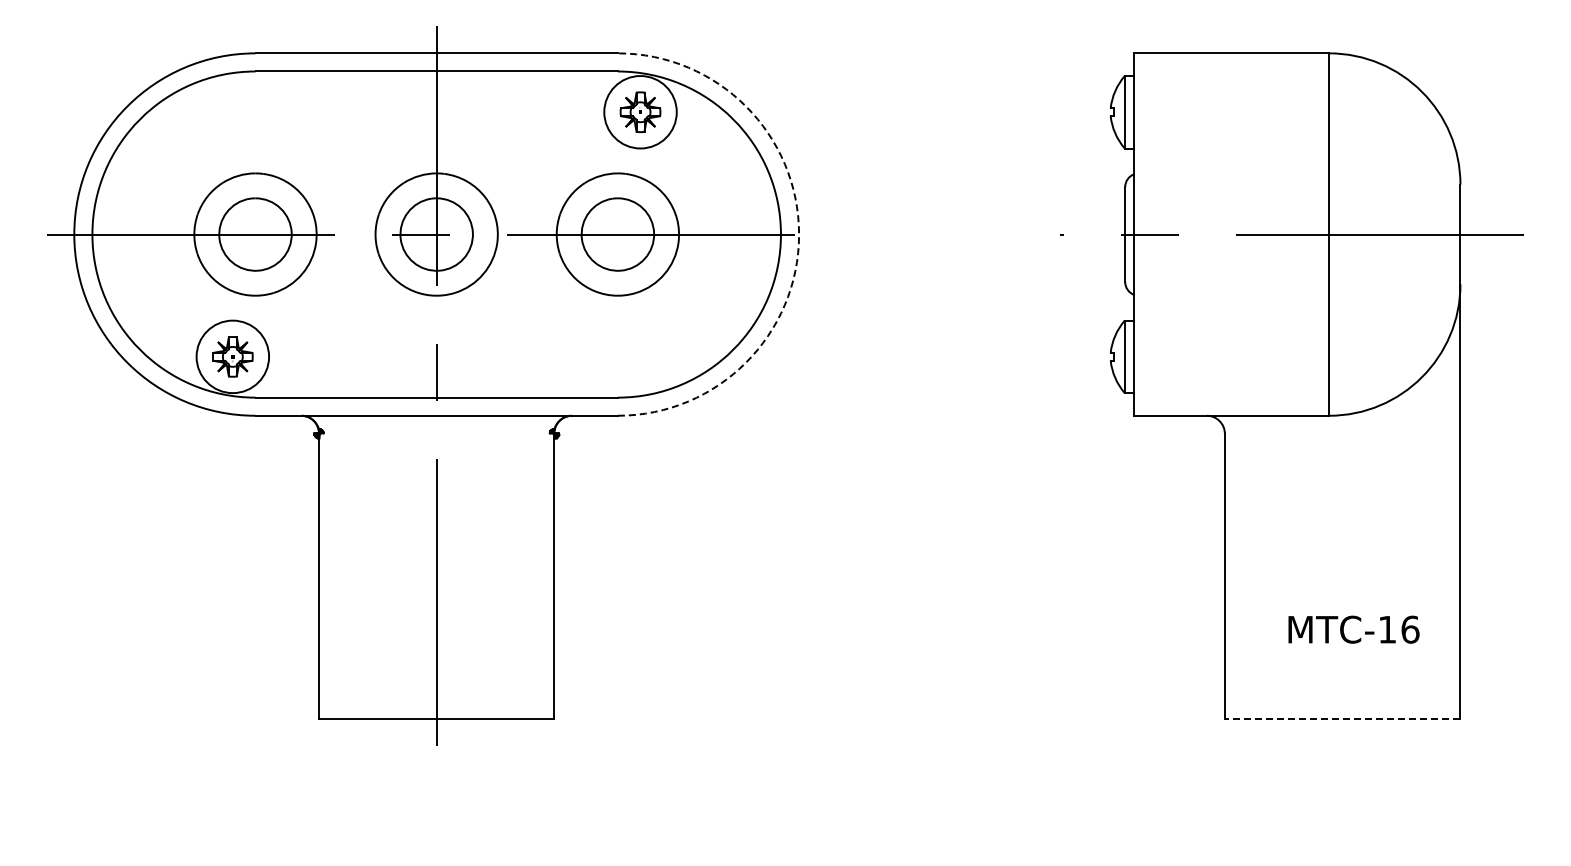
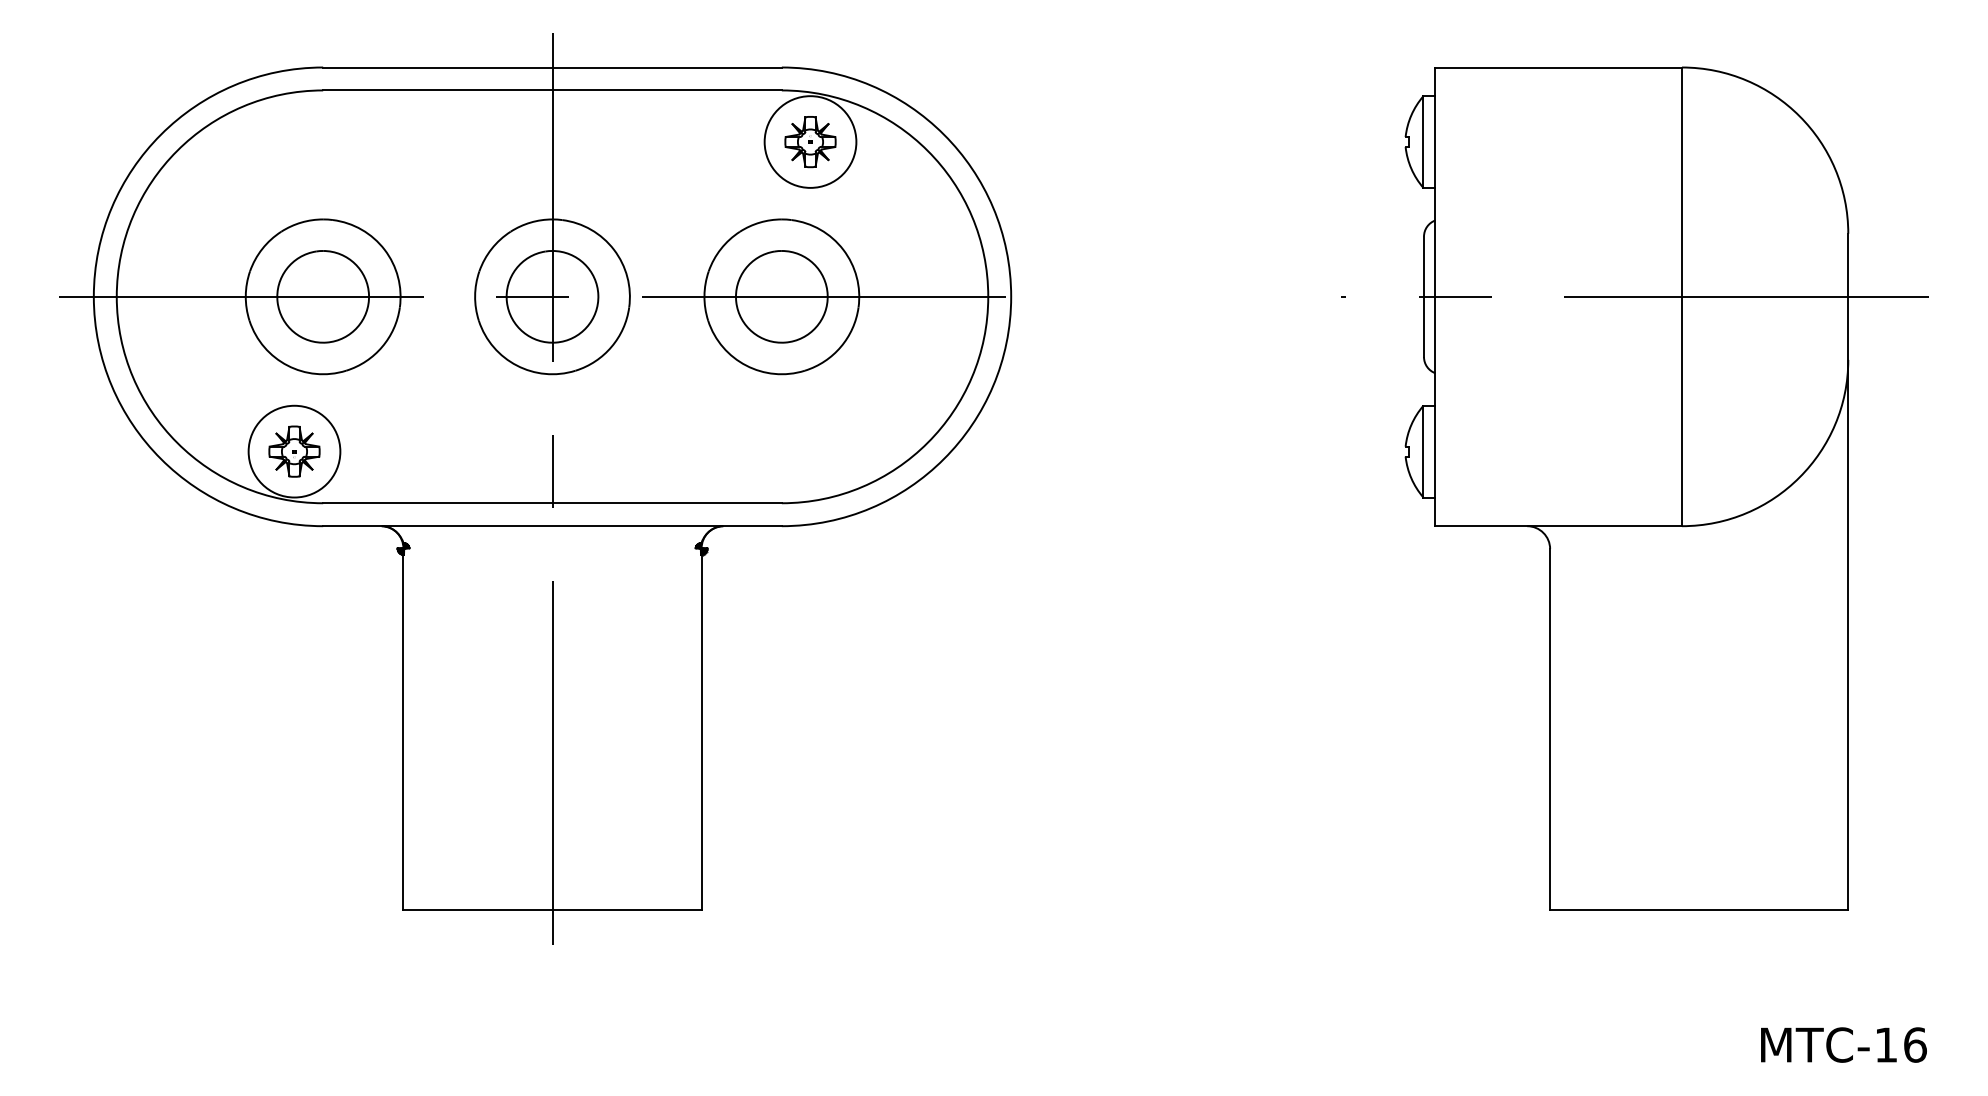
arc: (799, 234) -> (1011, 296), dashed -> solid
text: (1353, 629) -> (1843, 1044), moved
line: (1342, 719) -> (1698, 910), dashed -> solid

